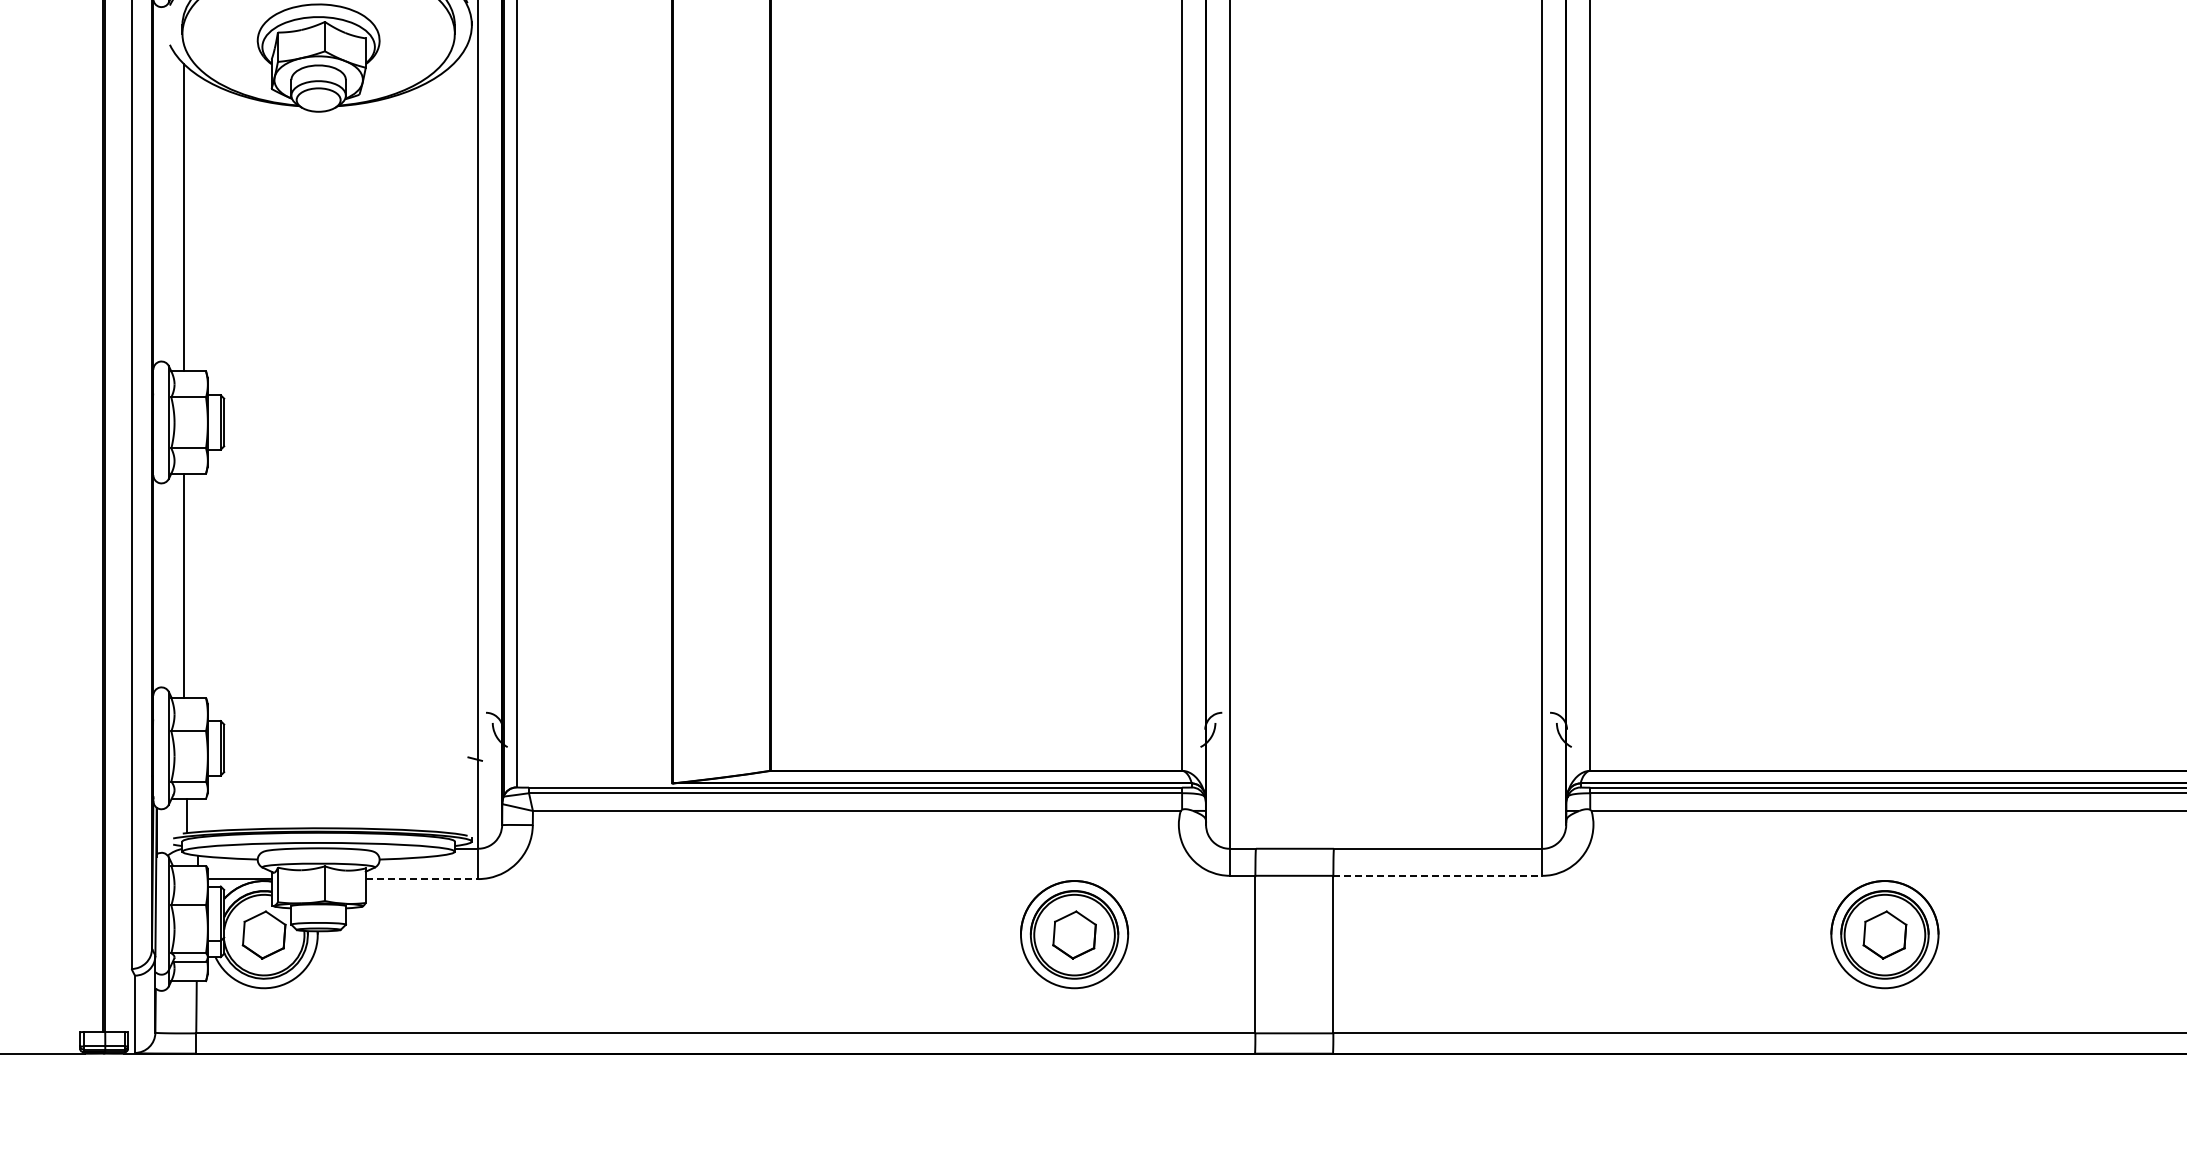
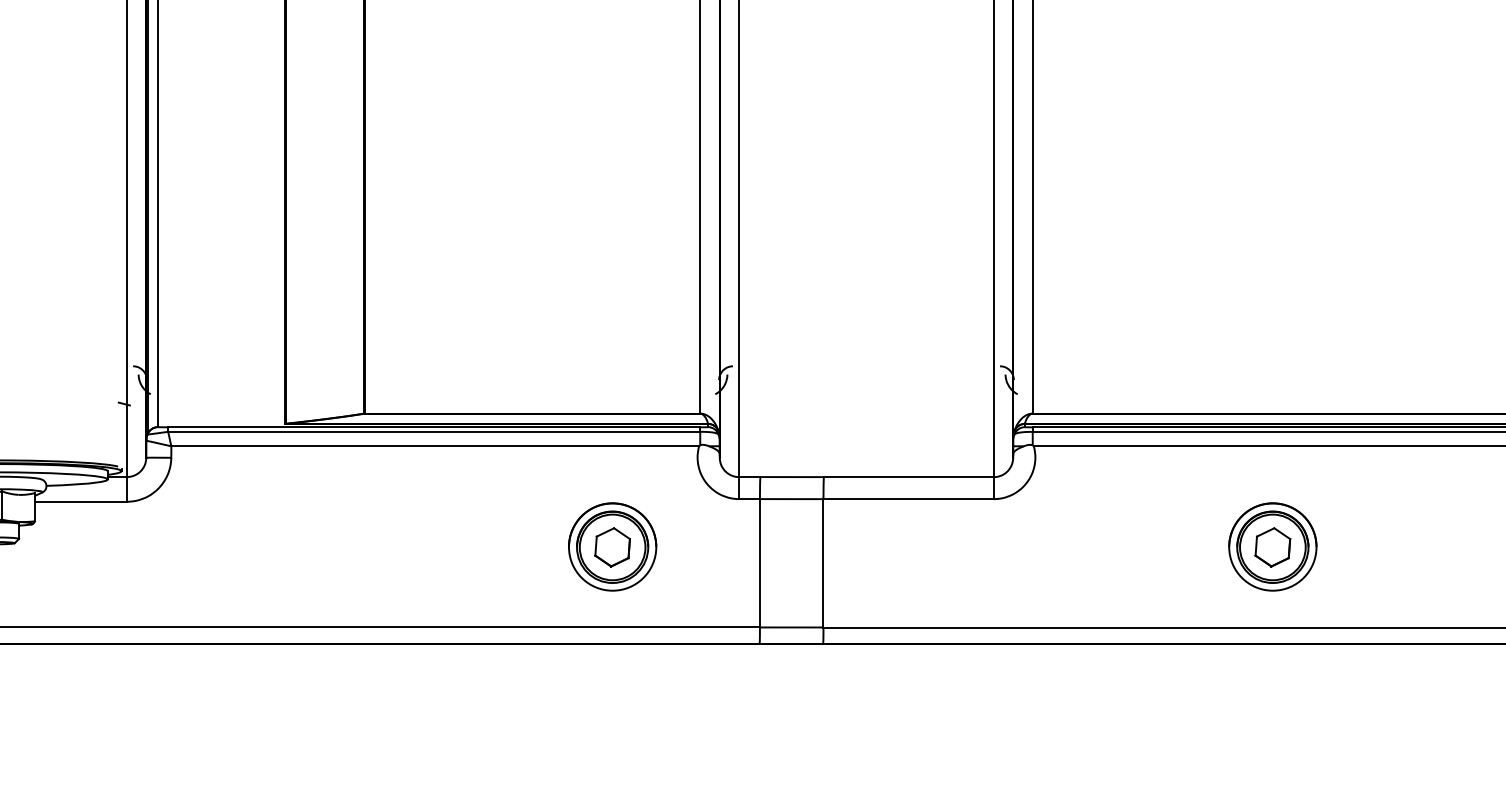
line: (1437, 875) -> (908, 498), dashed -> solid
line: (422, 879) -> (81, 502), dashed -> solid

